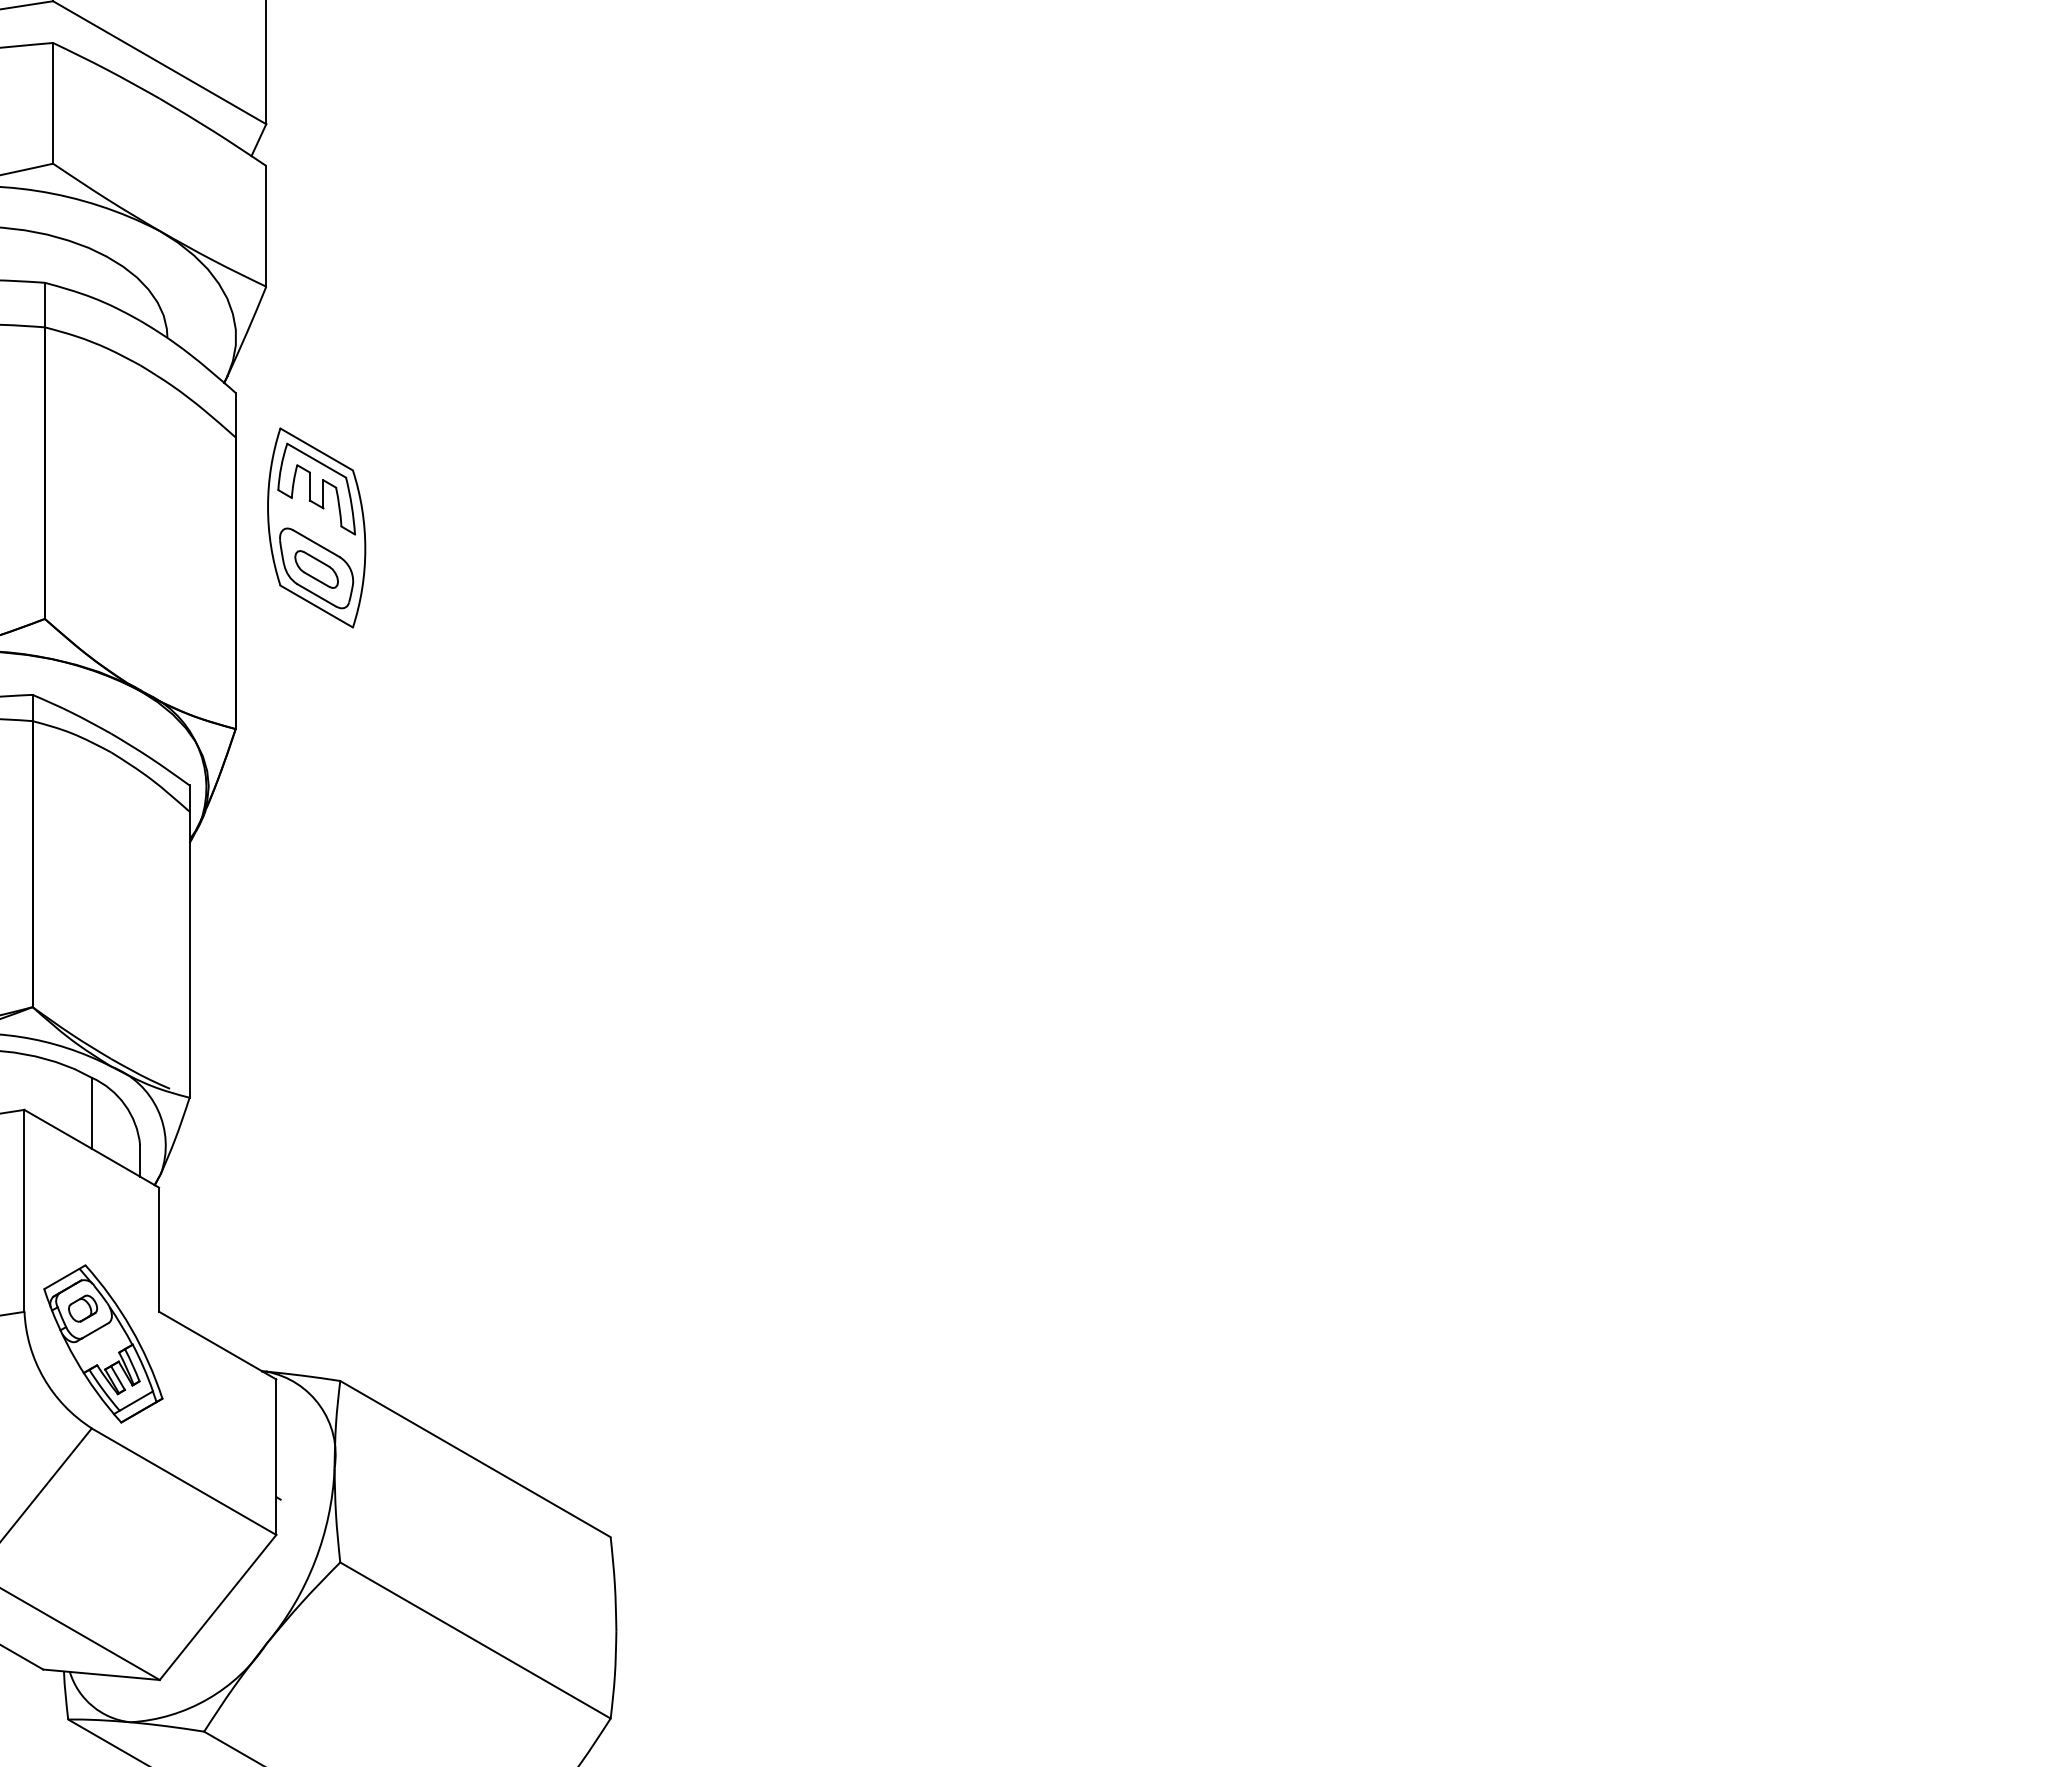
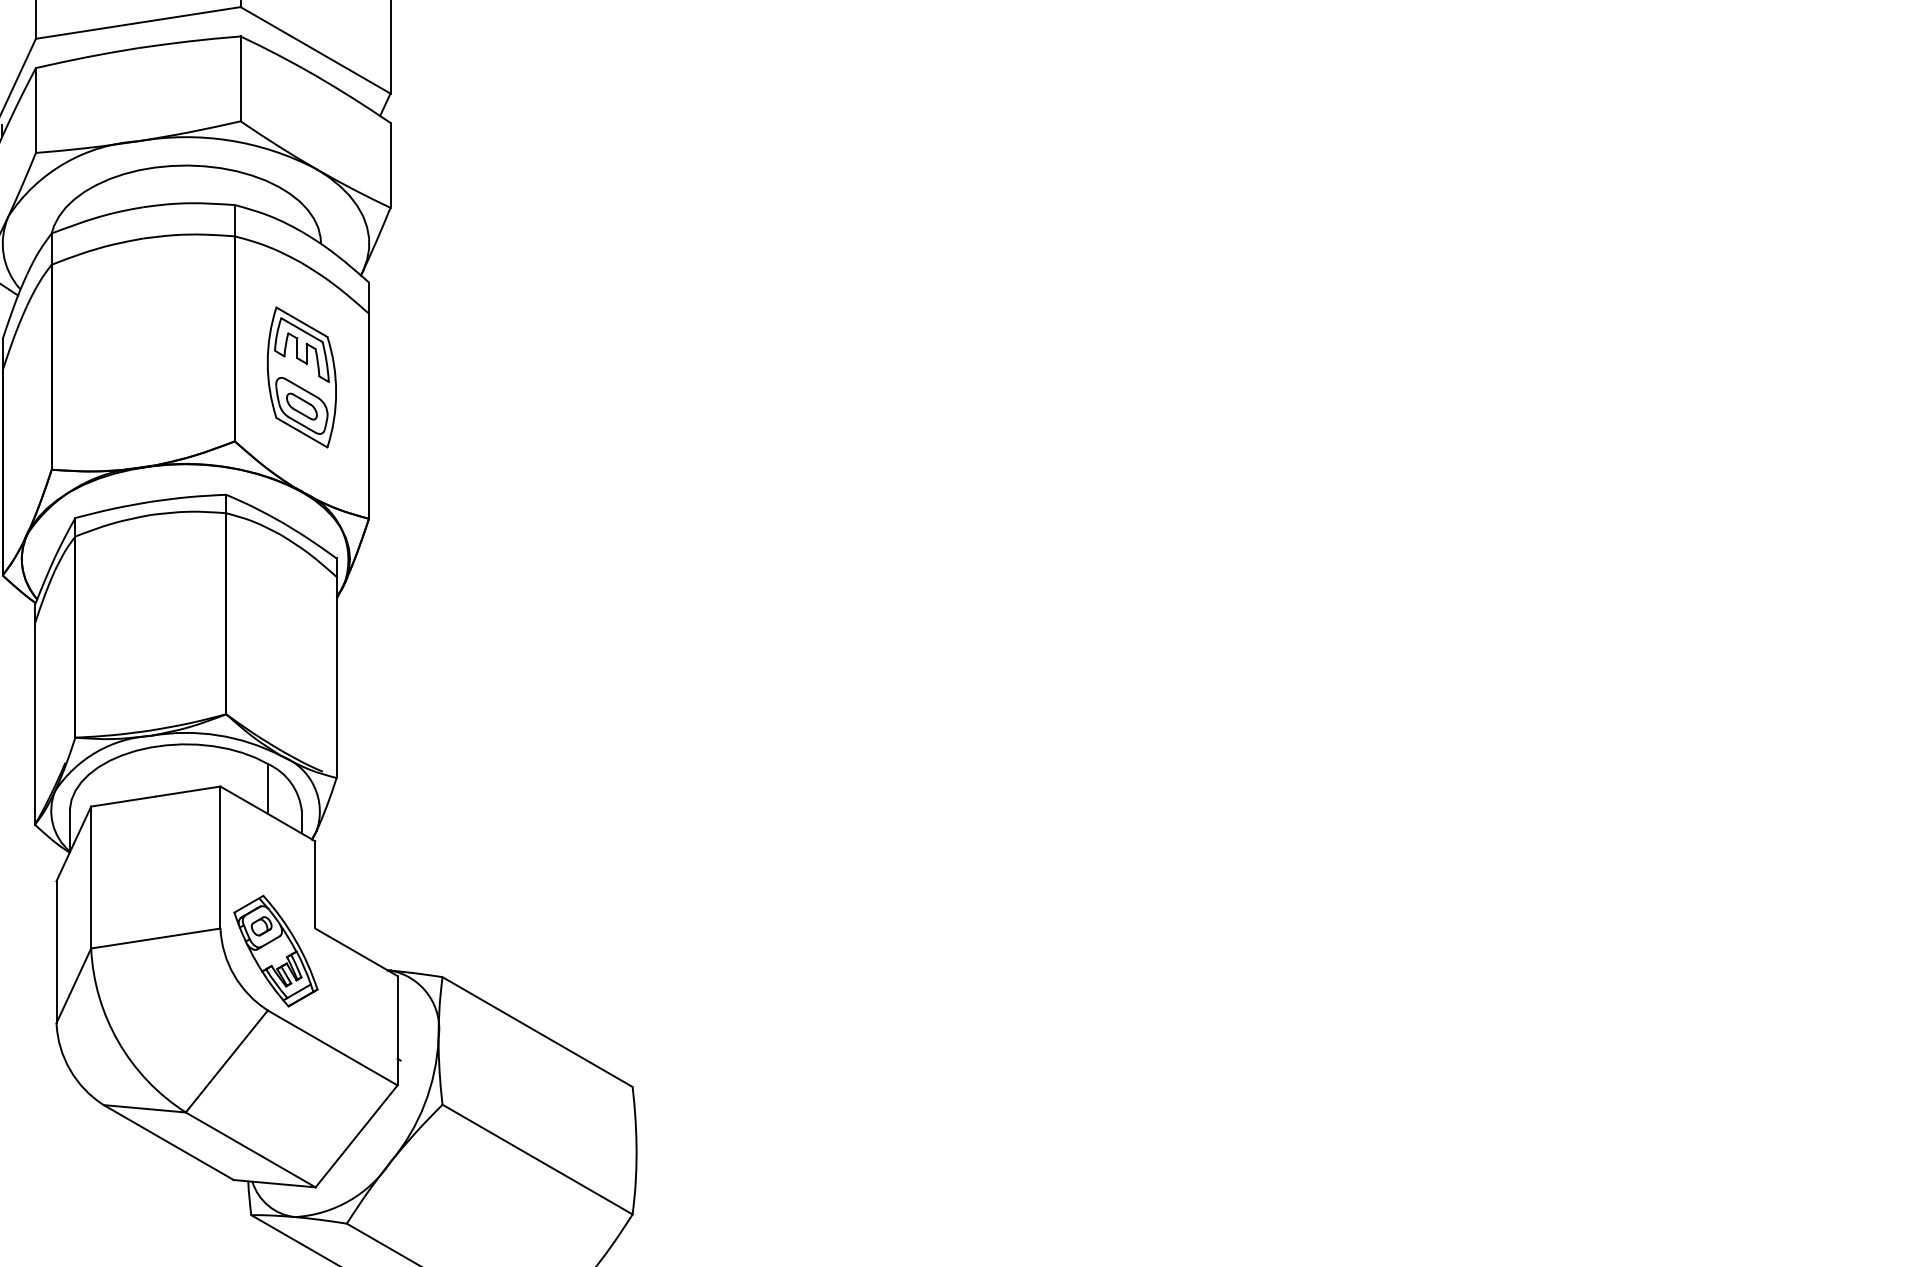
part: (316, 528) -> (301, 377), moved

